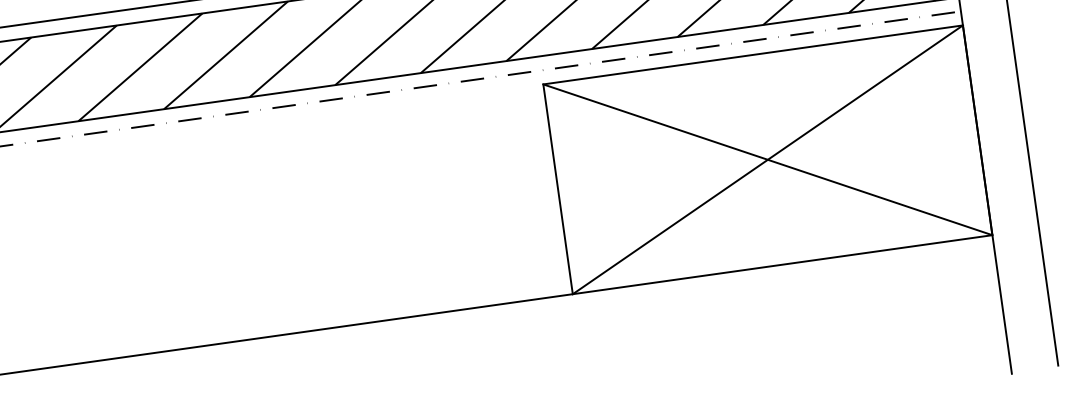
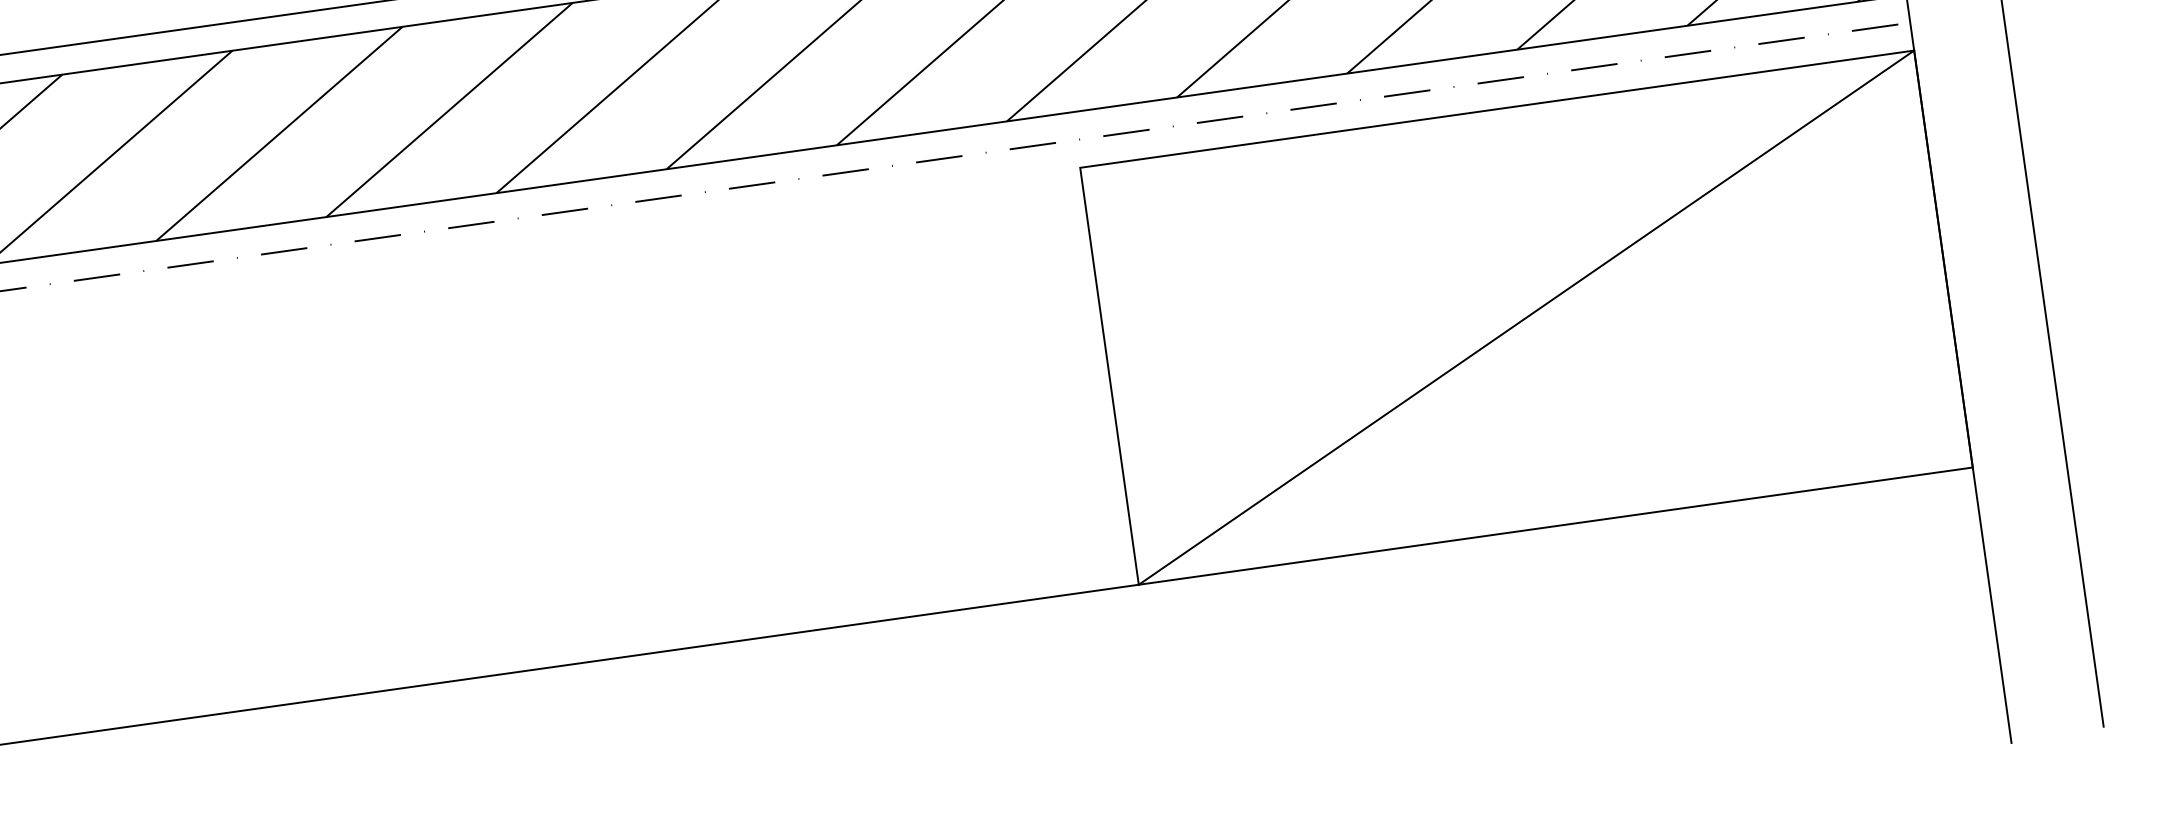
line: (767, 159) -> (1525, 317), removed

